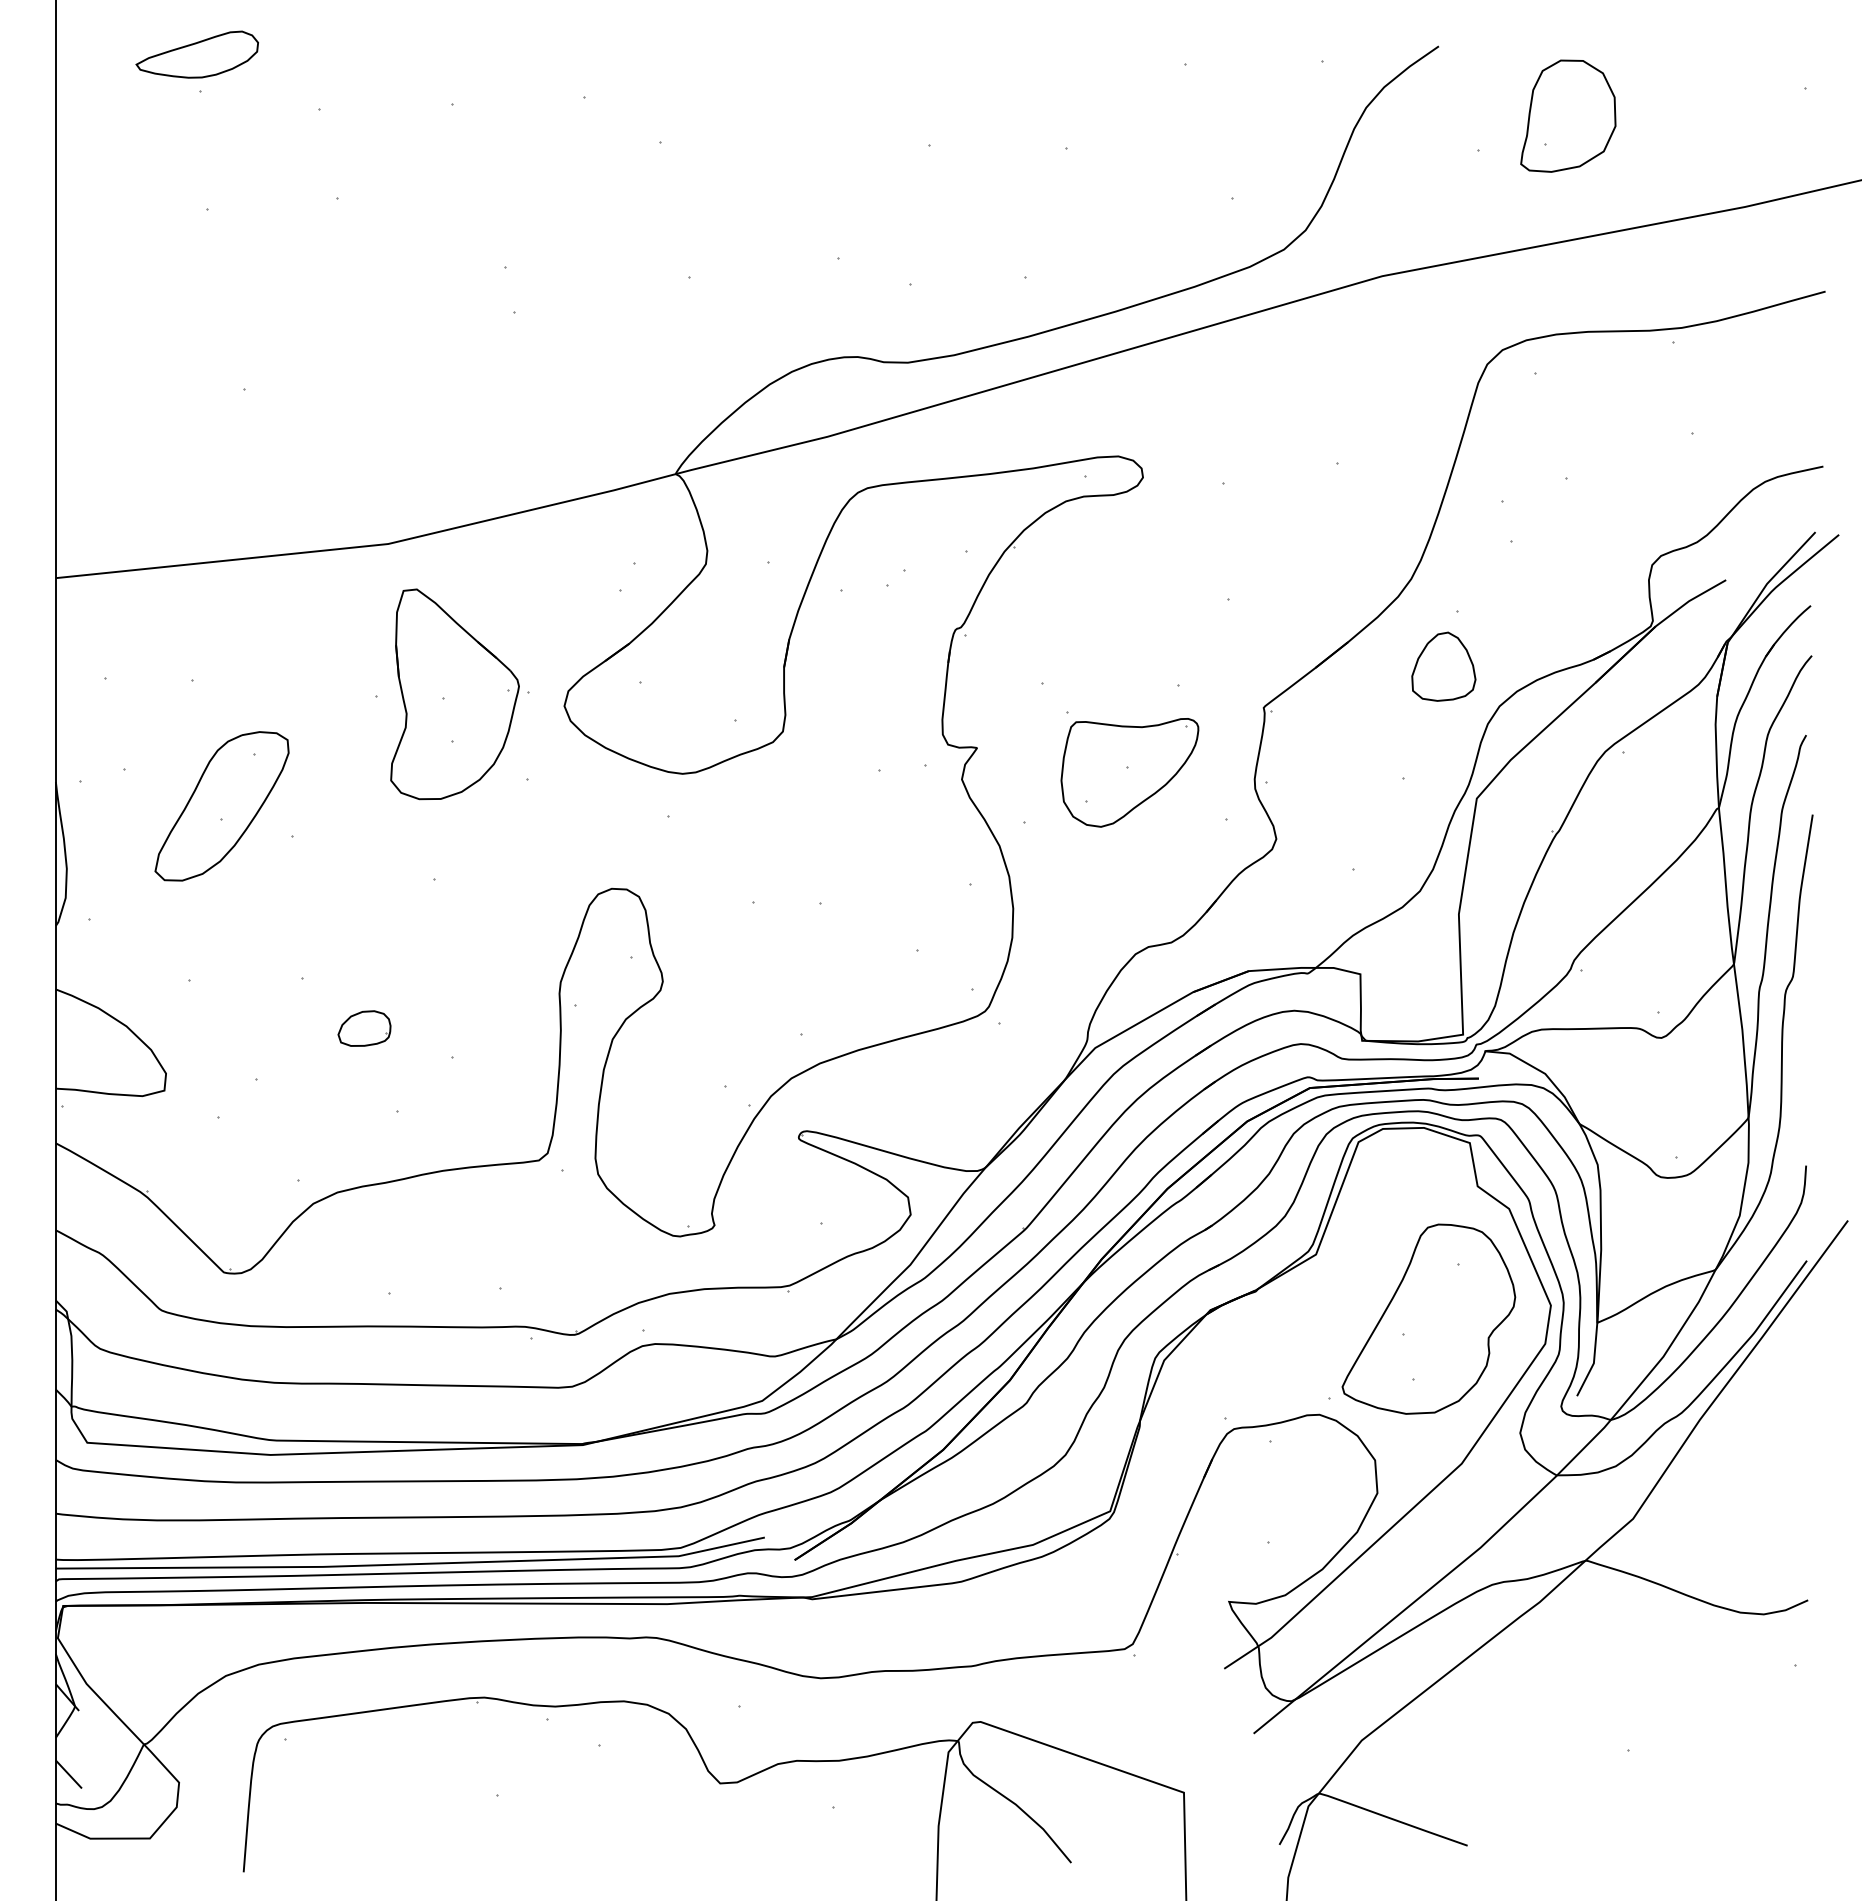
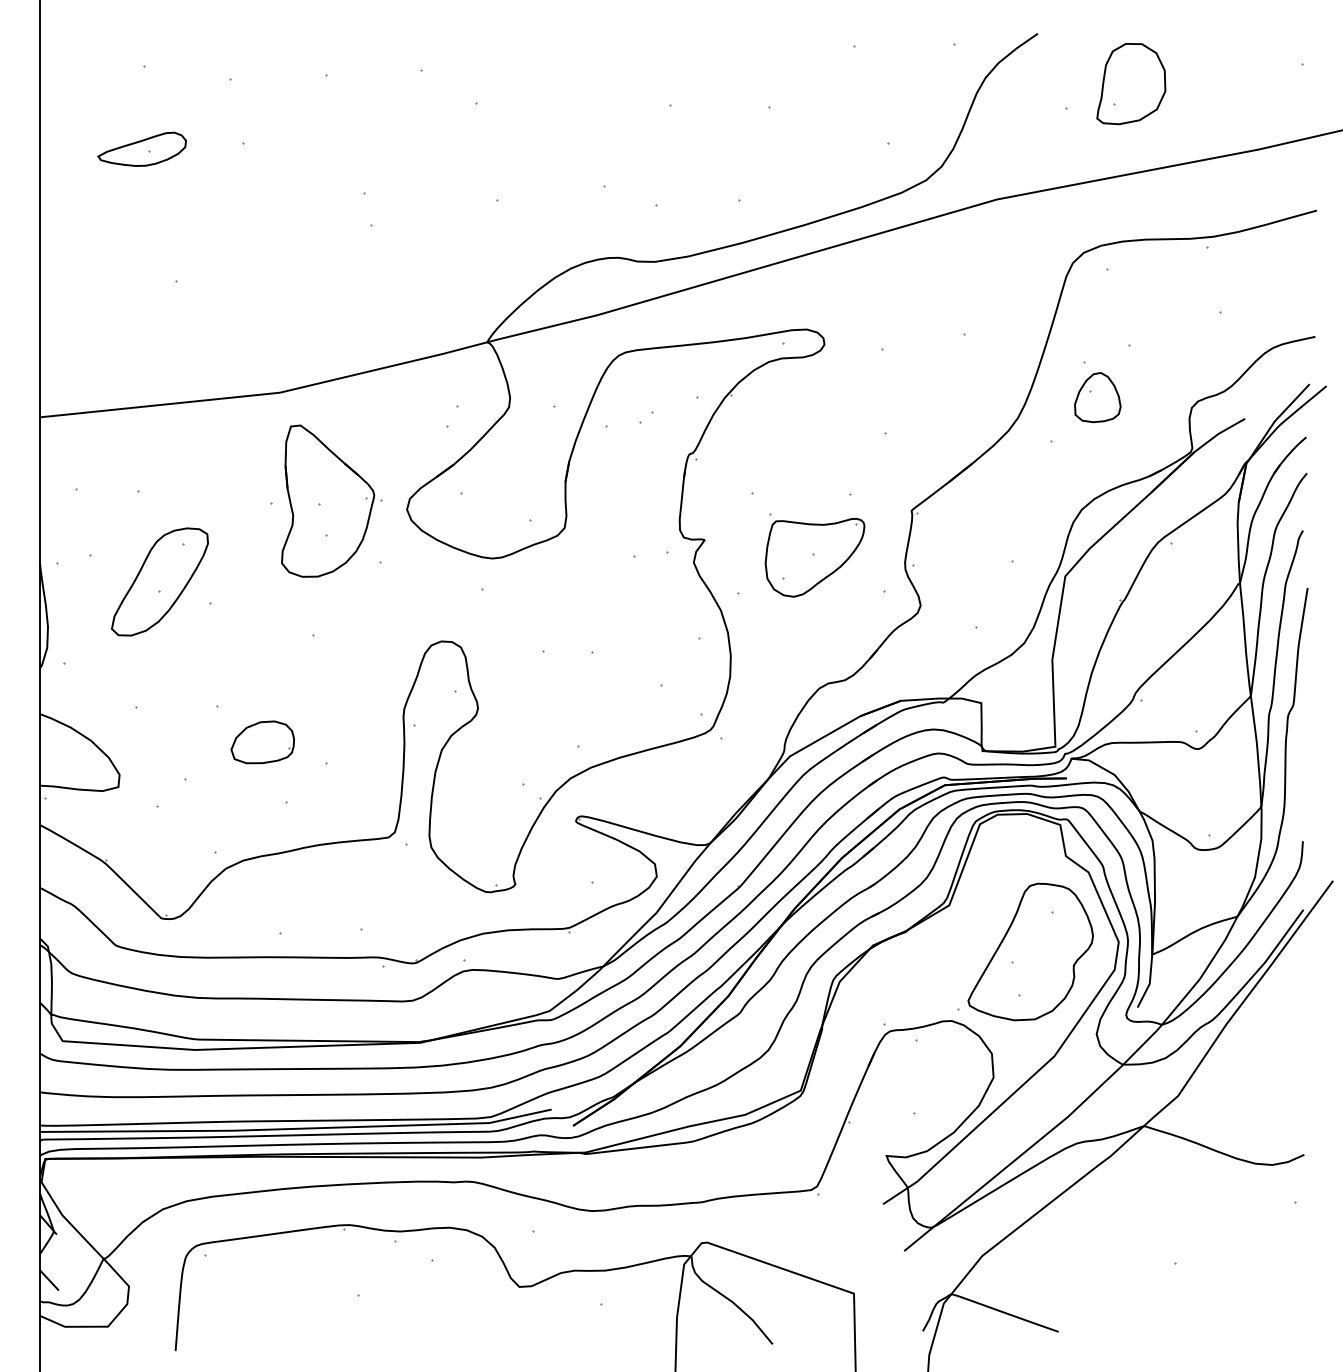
part: (196, 54) -> (141, 149), moved
part: (1443, 666) -> (1097, 397), moved
part: (364, 1028) -> (262, 742), size x1.67

